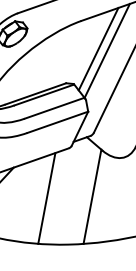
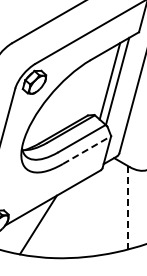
line: (58, 122) -> (87, 150), solid -> dashed
line: (92, 196) -> (128, 207), solid -> dashed
line: (46, 198) -> (89, 216), removed

